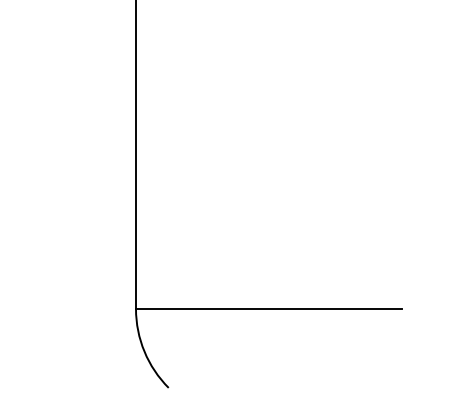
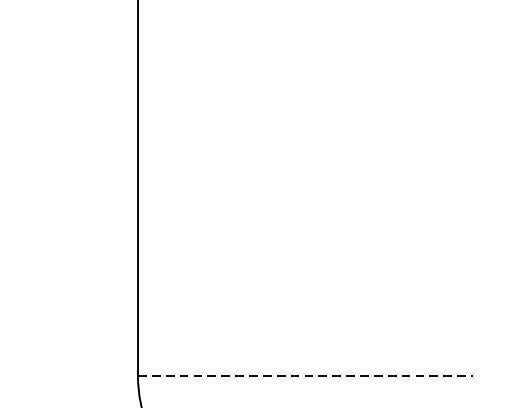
line: (268, 308) -> (305, 375), solid -> dashed

